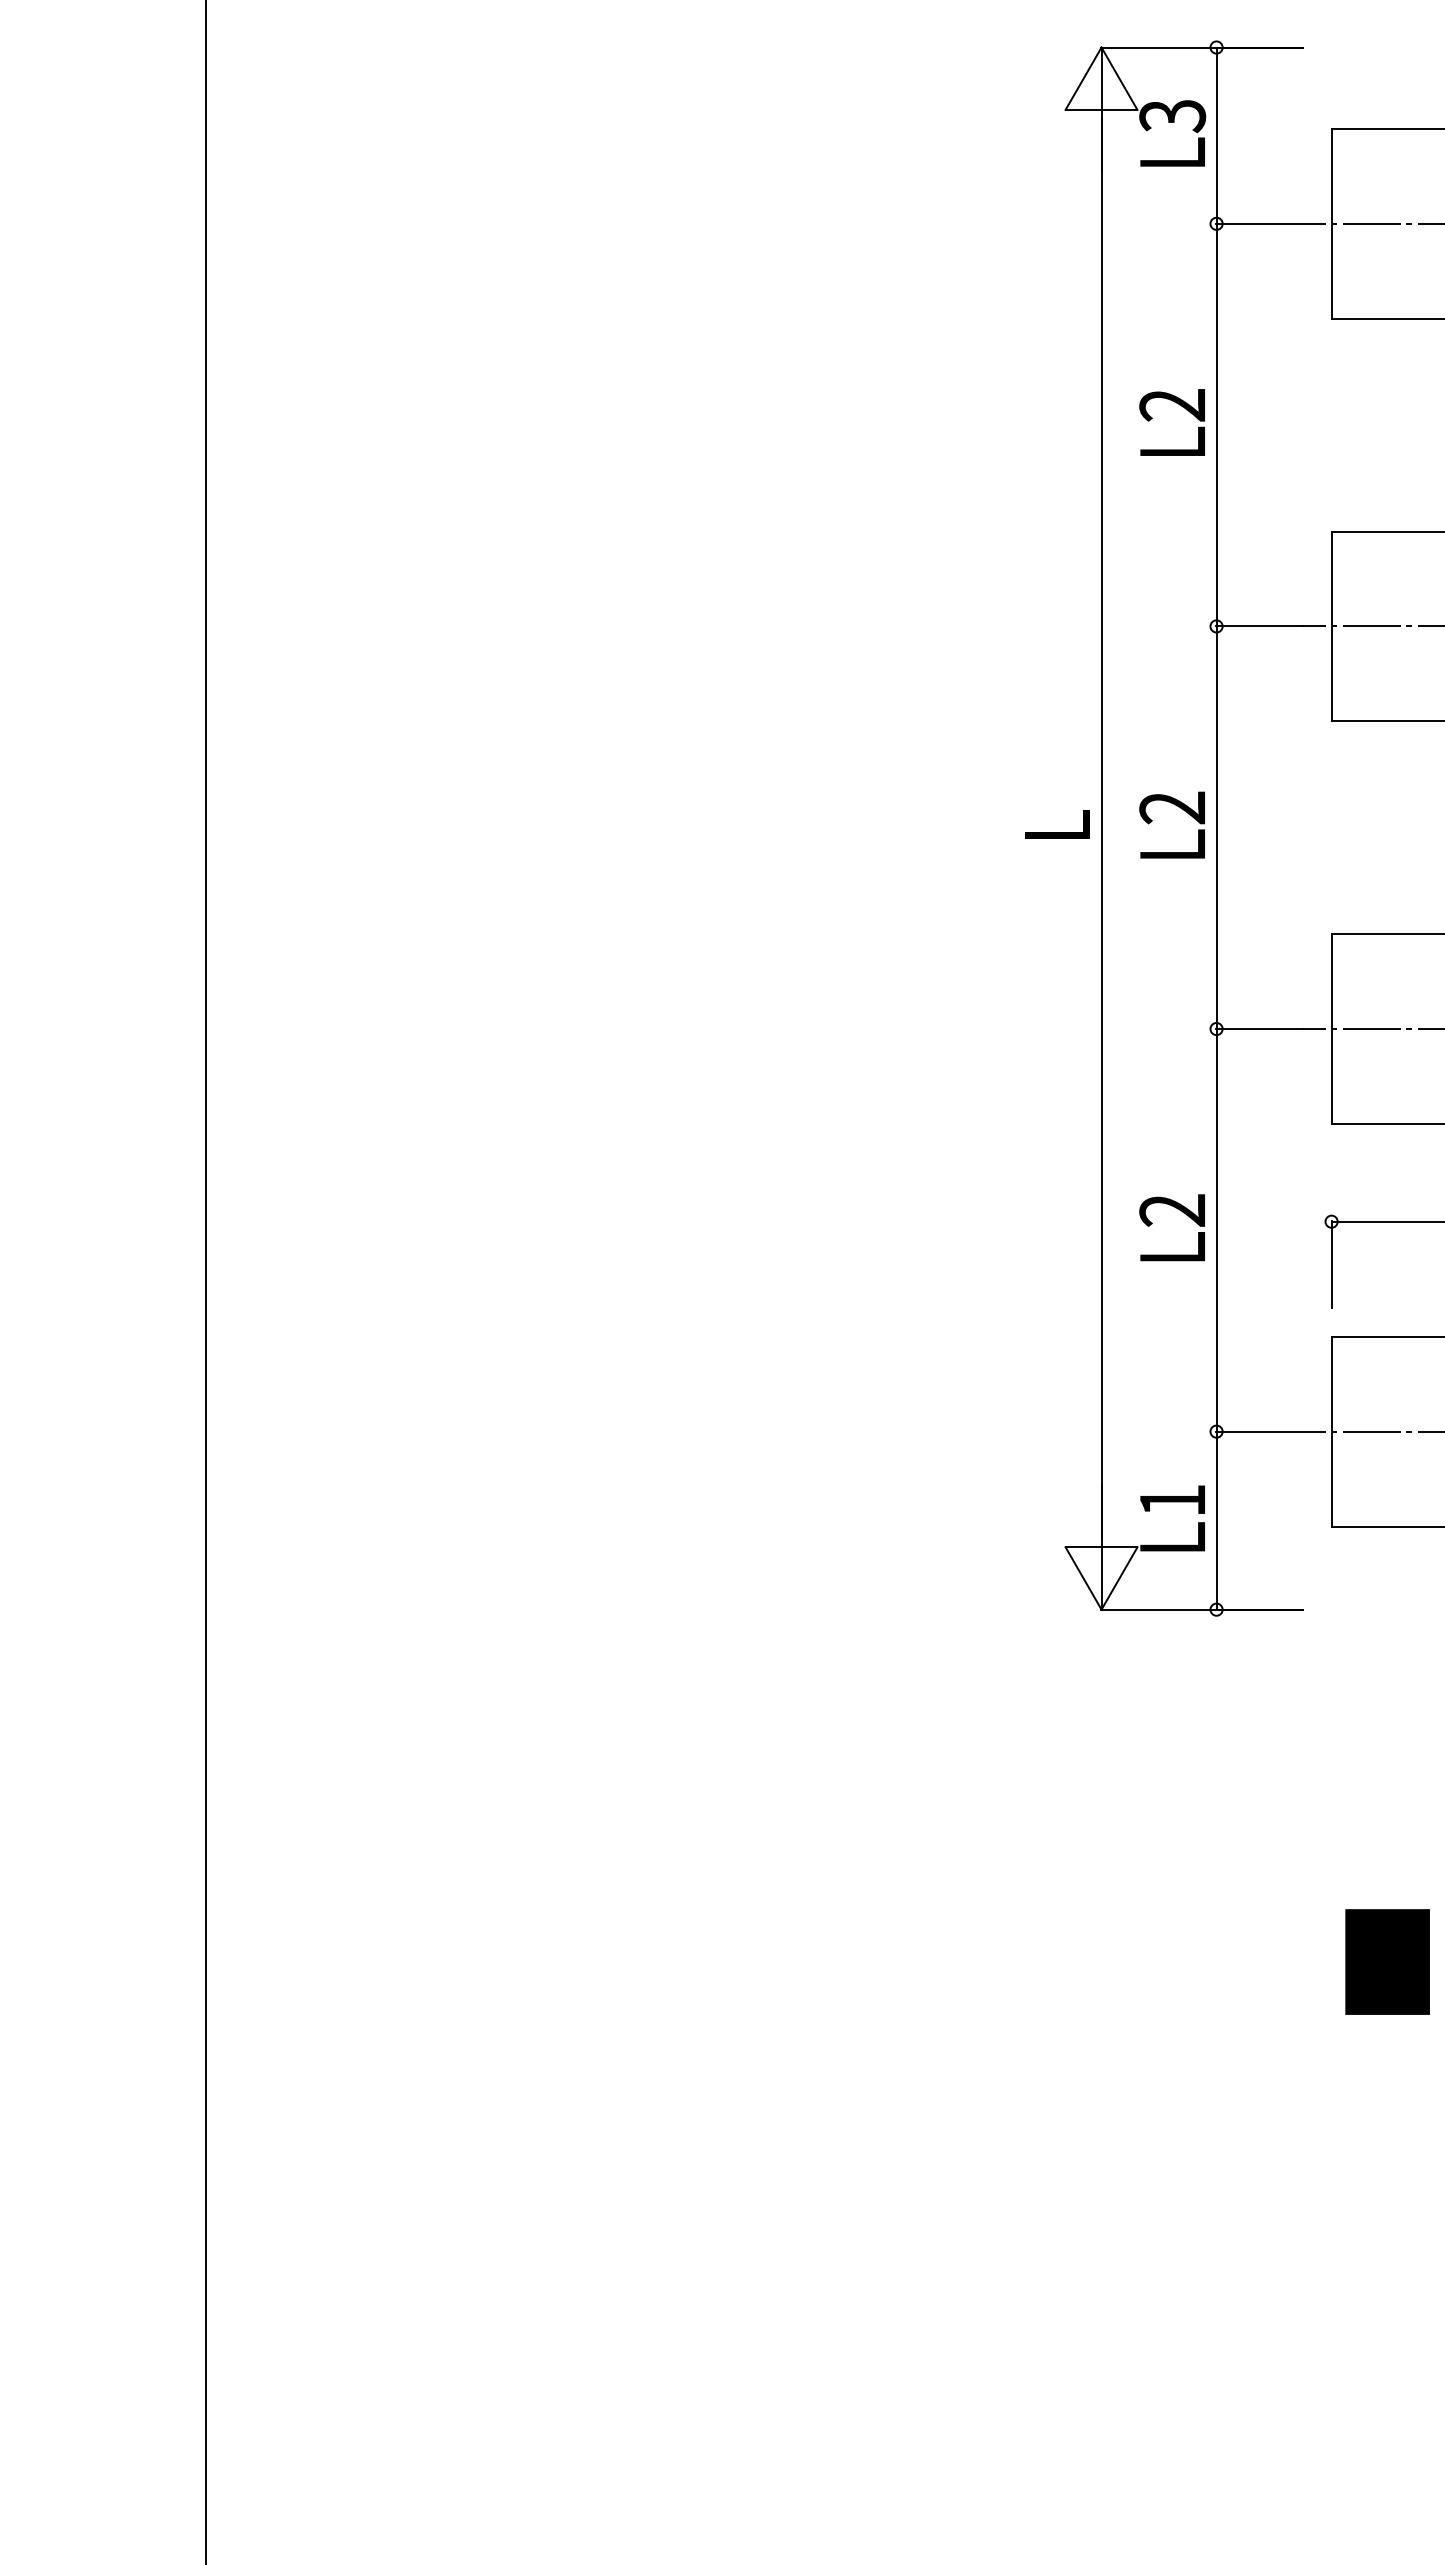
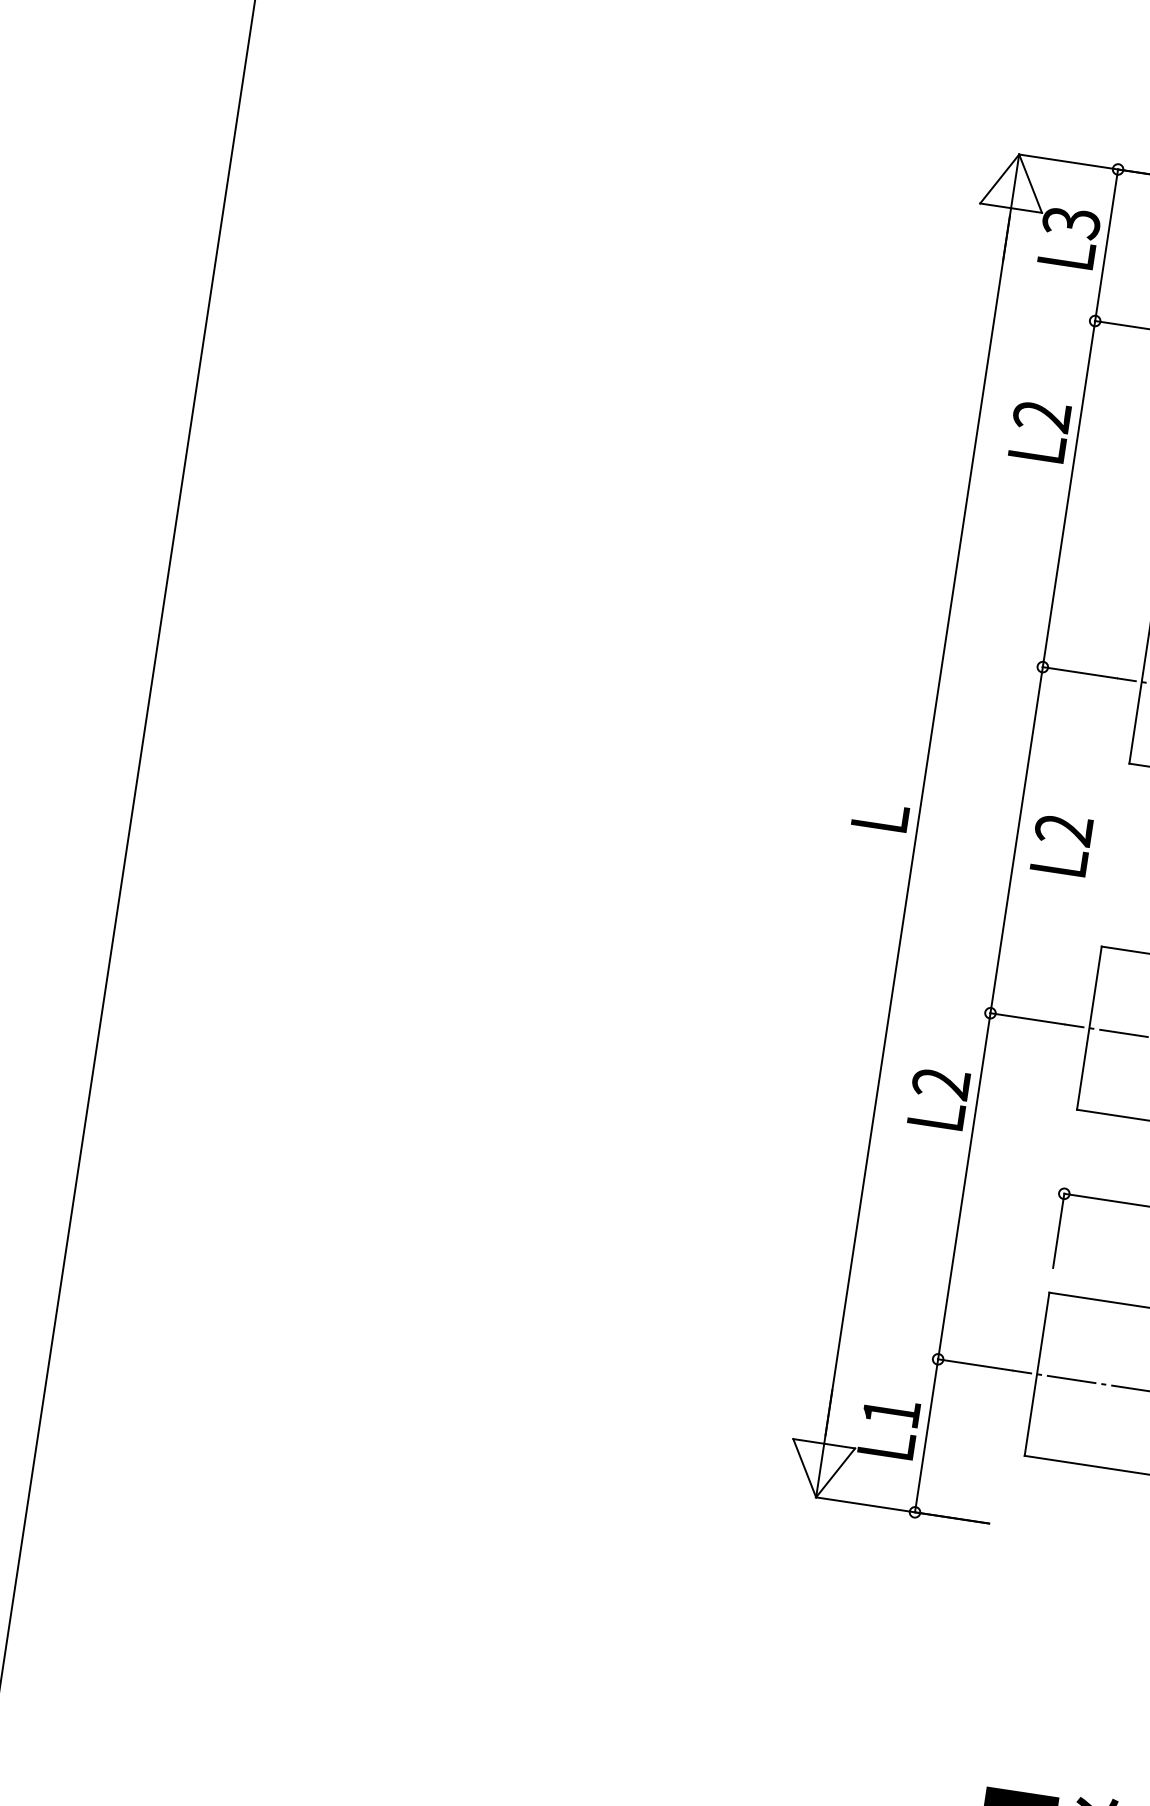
text: (1171, 422) -> (1038, 430), moved
text: (1171, 824) -> (1060, 844), moved
text: (1171, 1227) -> (938, 1098), moved

